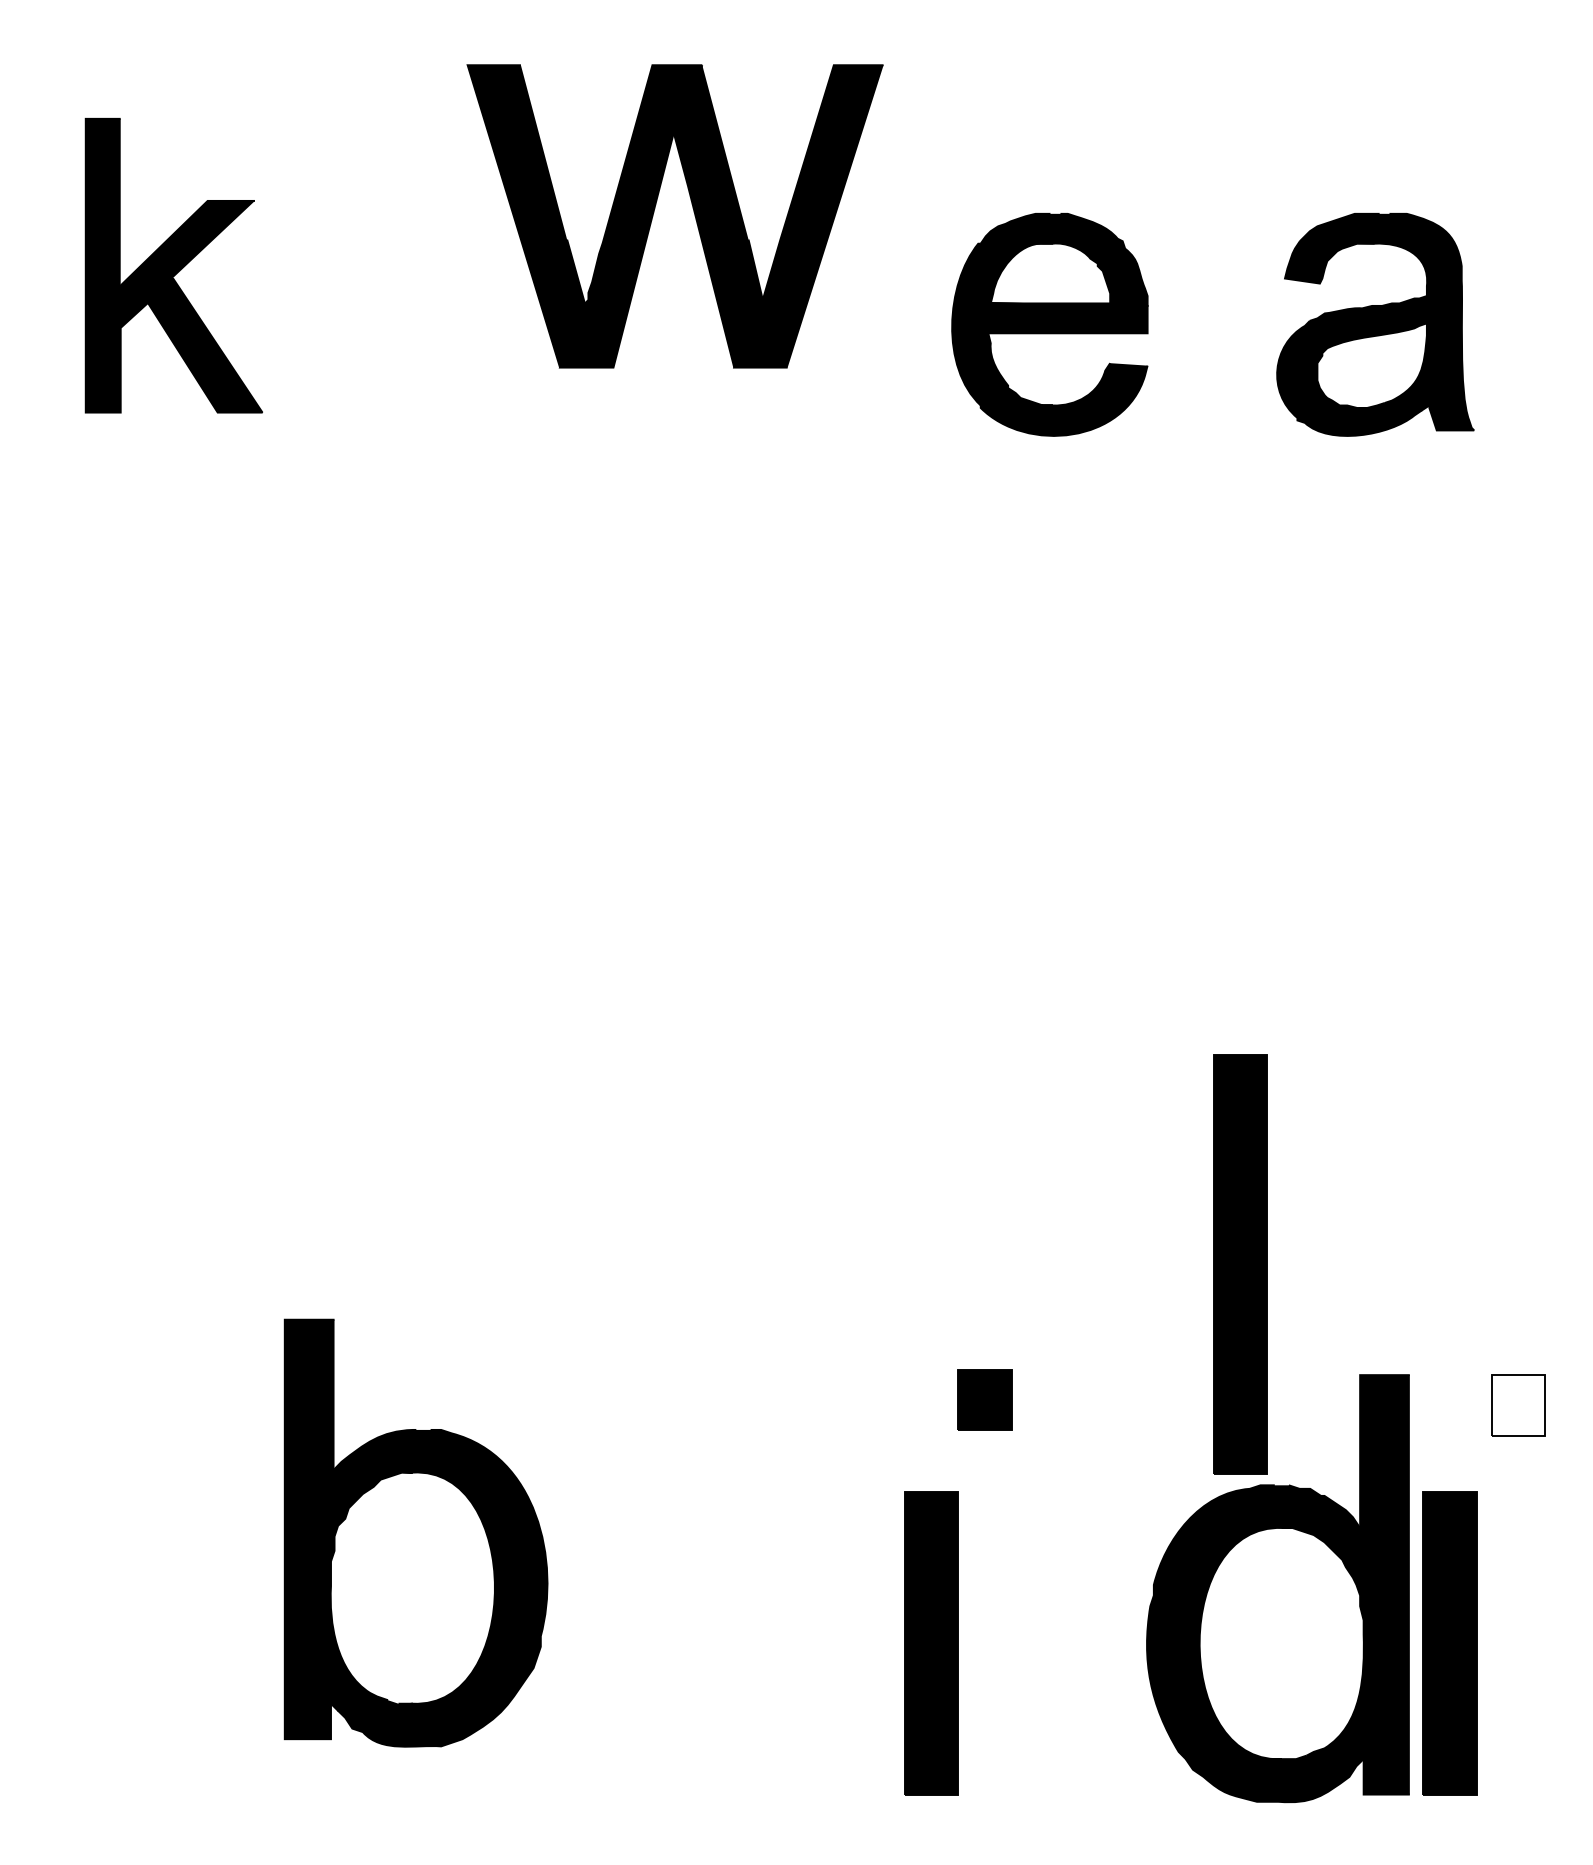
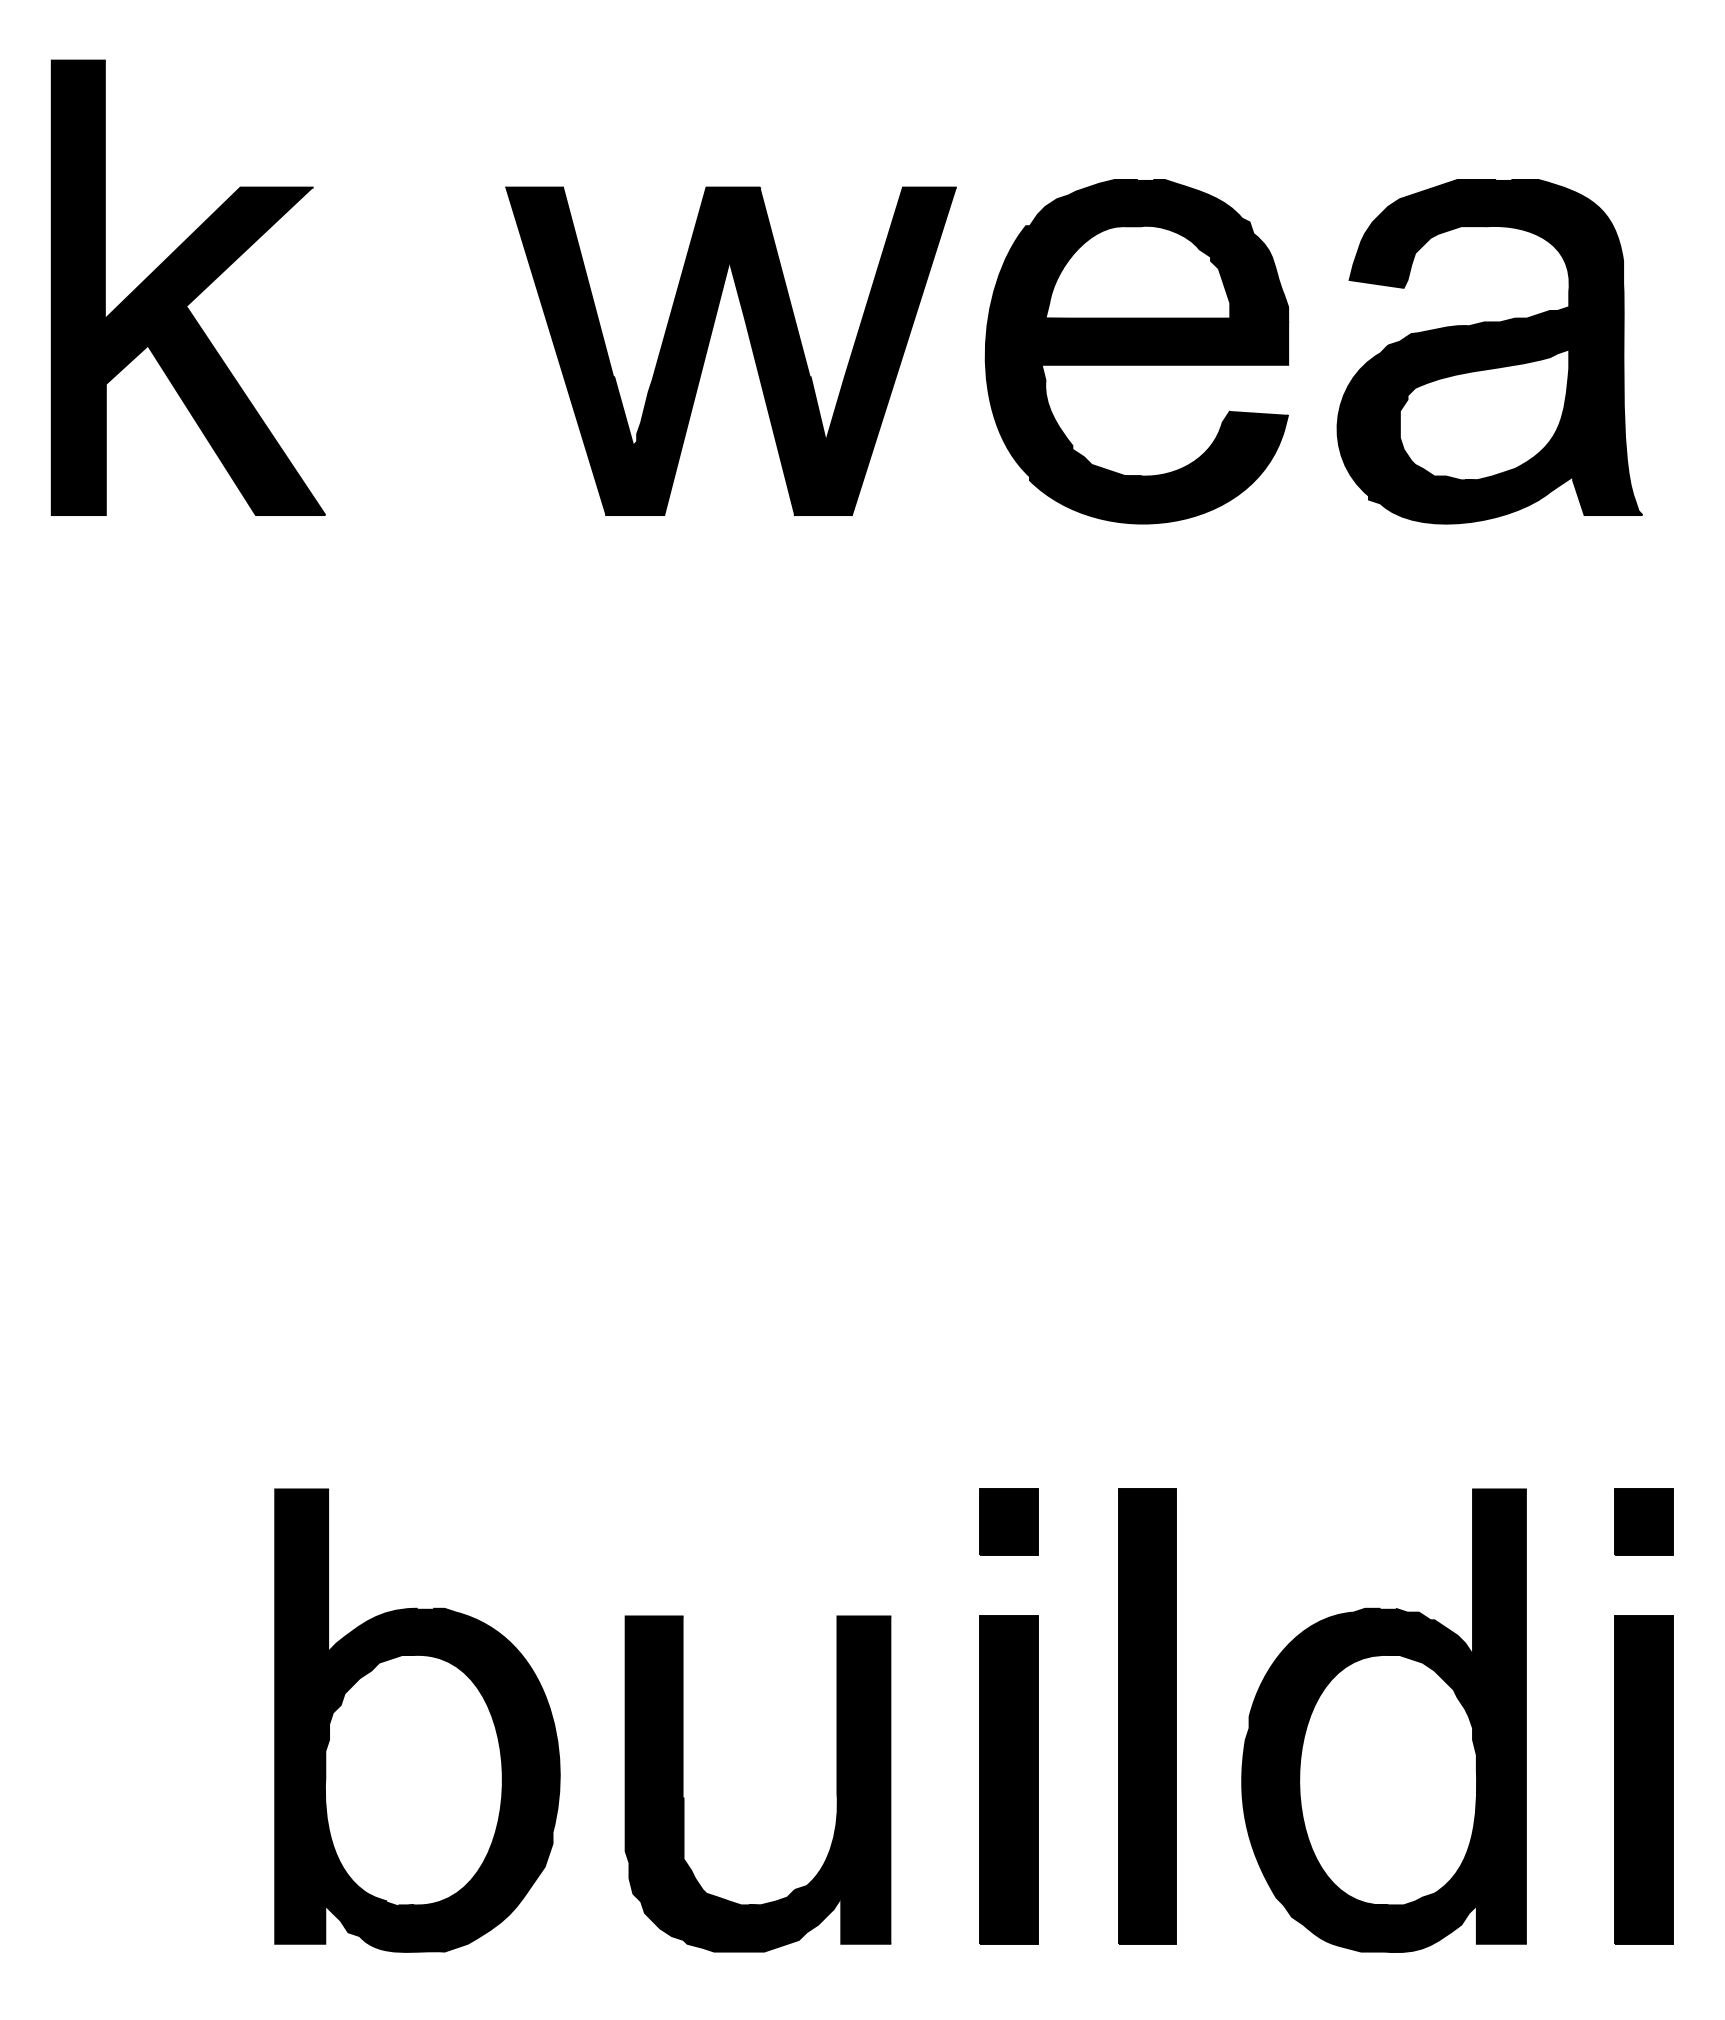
part: (693, 210) -> (750, 344), moved
part: (173, 265) -> (187, 287), size x1.43
part: (1049, 324) -> (1136, 351), size x1.43
part: (1375, 324) -> (1489, 351), size x1.43
part: (1240, 1264) -> (1147, 1716), moved
part: (984, 1399) -> (1008, 1521), moved
fill: (1518, 1404) -> (1644, 1521), added
part: (416, 1533) -> (417, 1720), moved
part: (1449, 1642) -> (1643, 1779), moved
part: (631, 1646) -> (683, 1783), added

